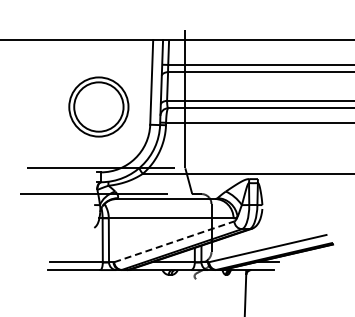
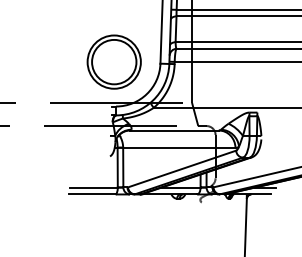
part: (98, 106) -> (113, 61), moved
line: (174, 241) -> (182, 168), dashed -> solid

